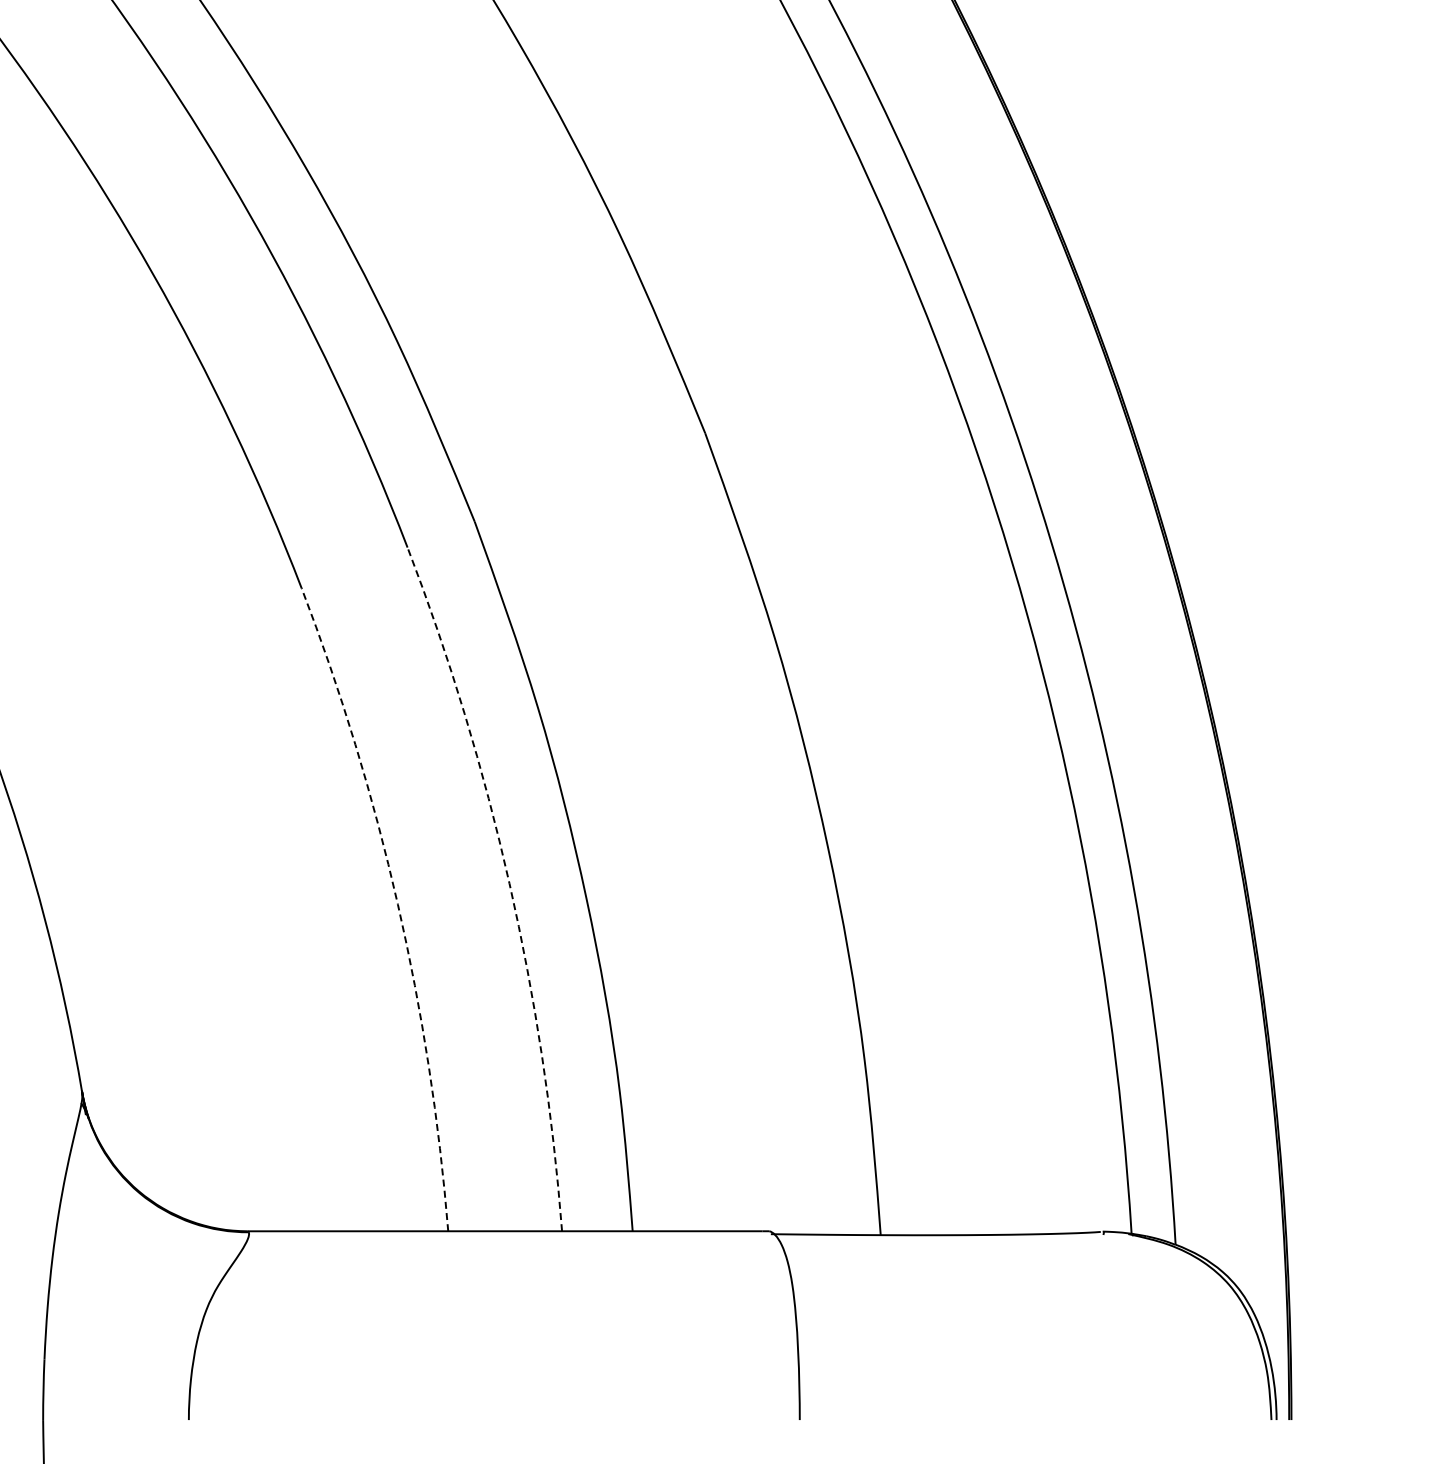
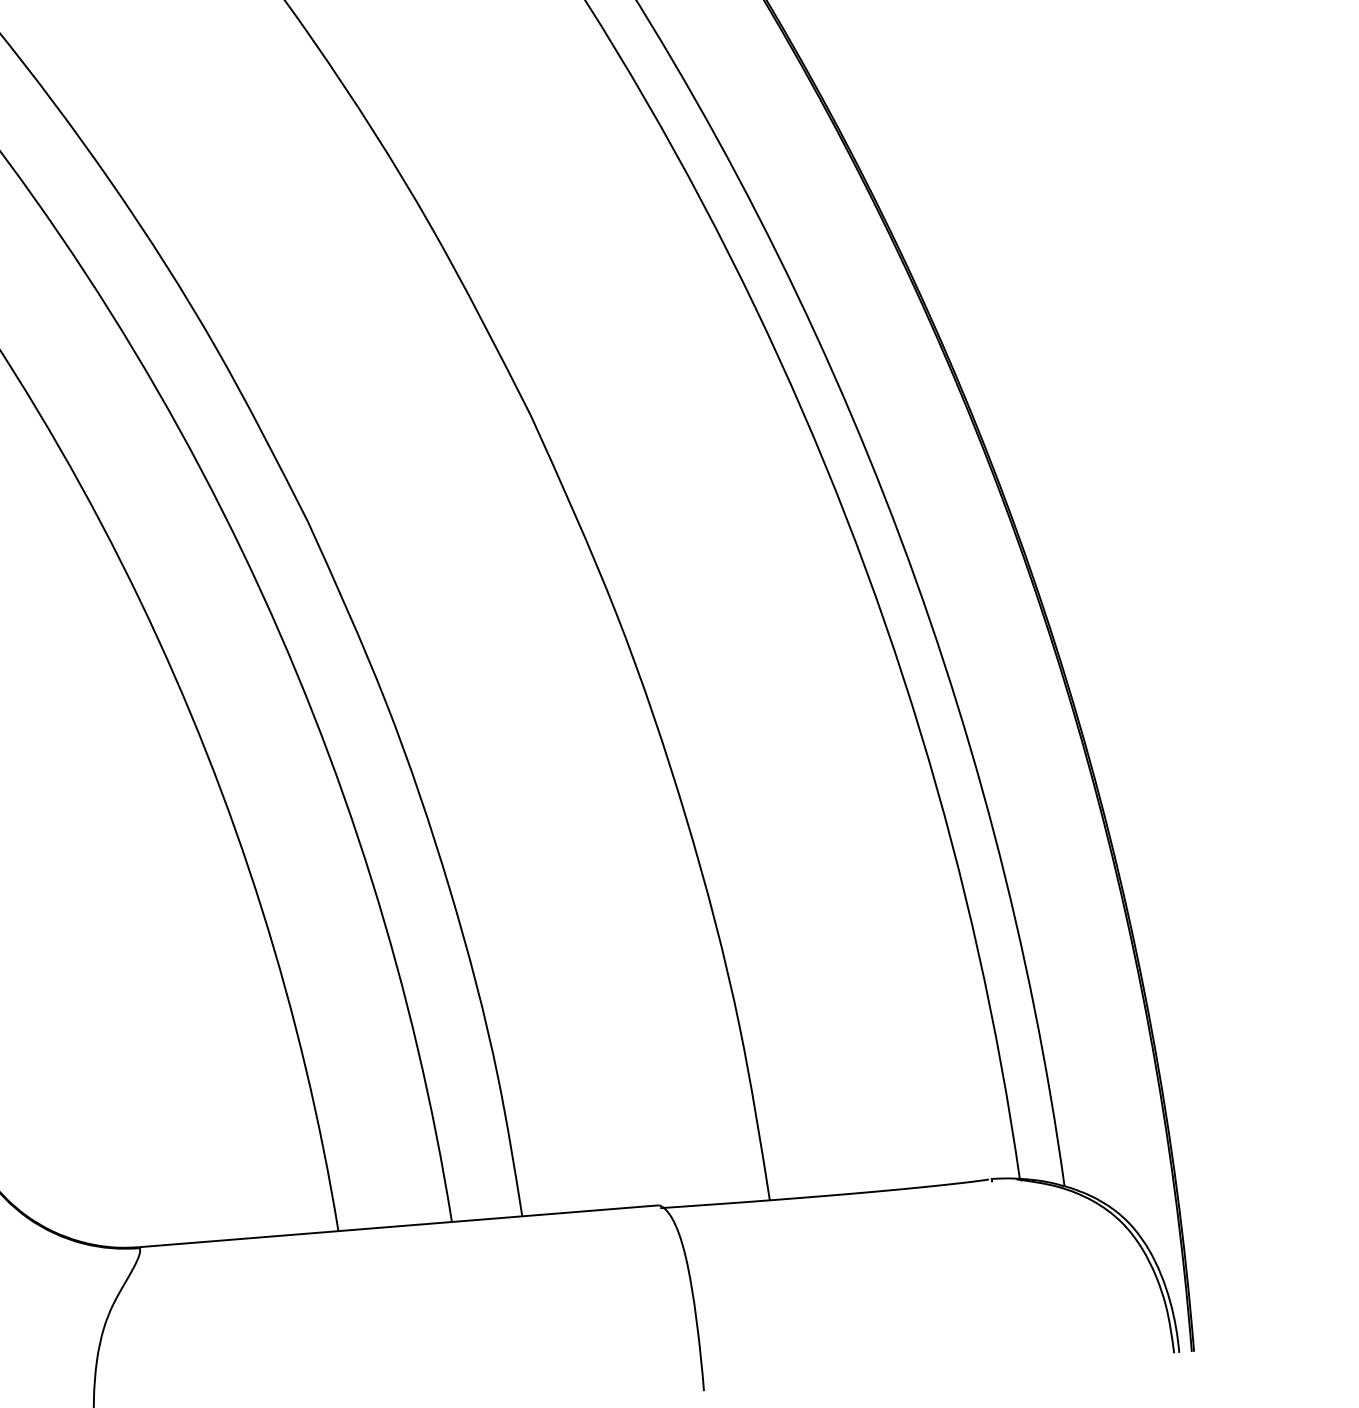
arc: (509, 883) -> (371, 879), dashed -> solid
arc: (397, 904) -> (261, 909), dashed -> solid

